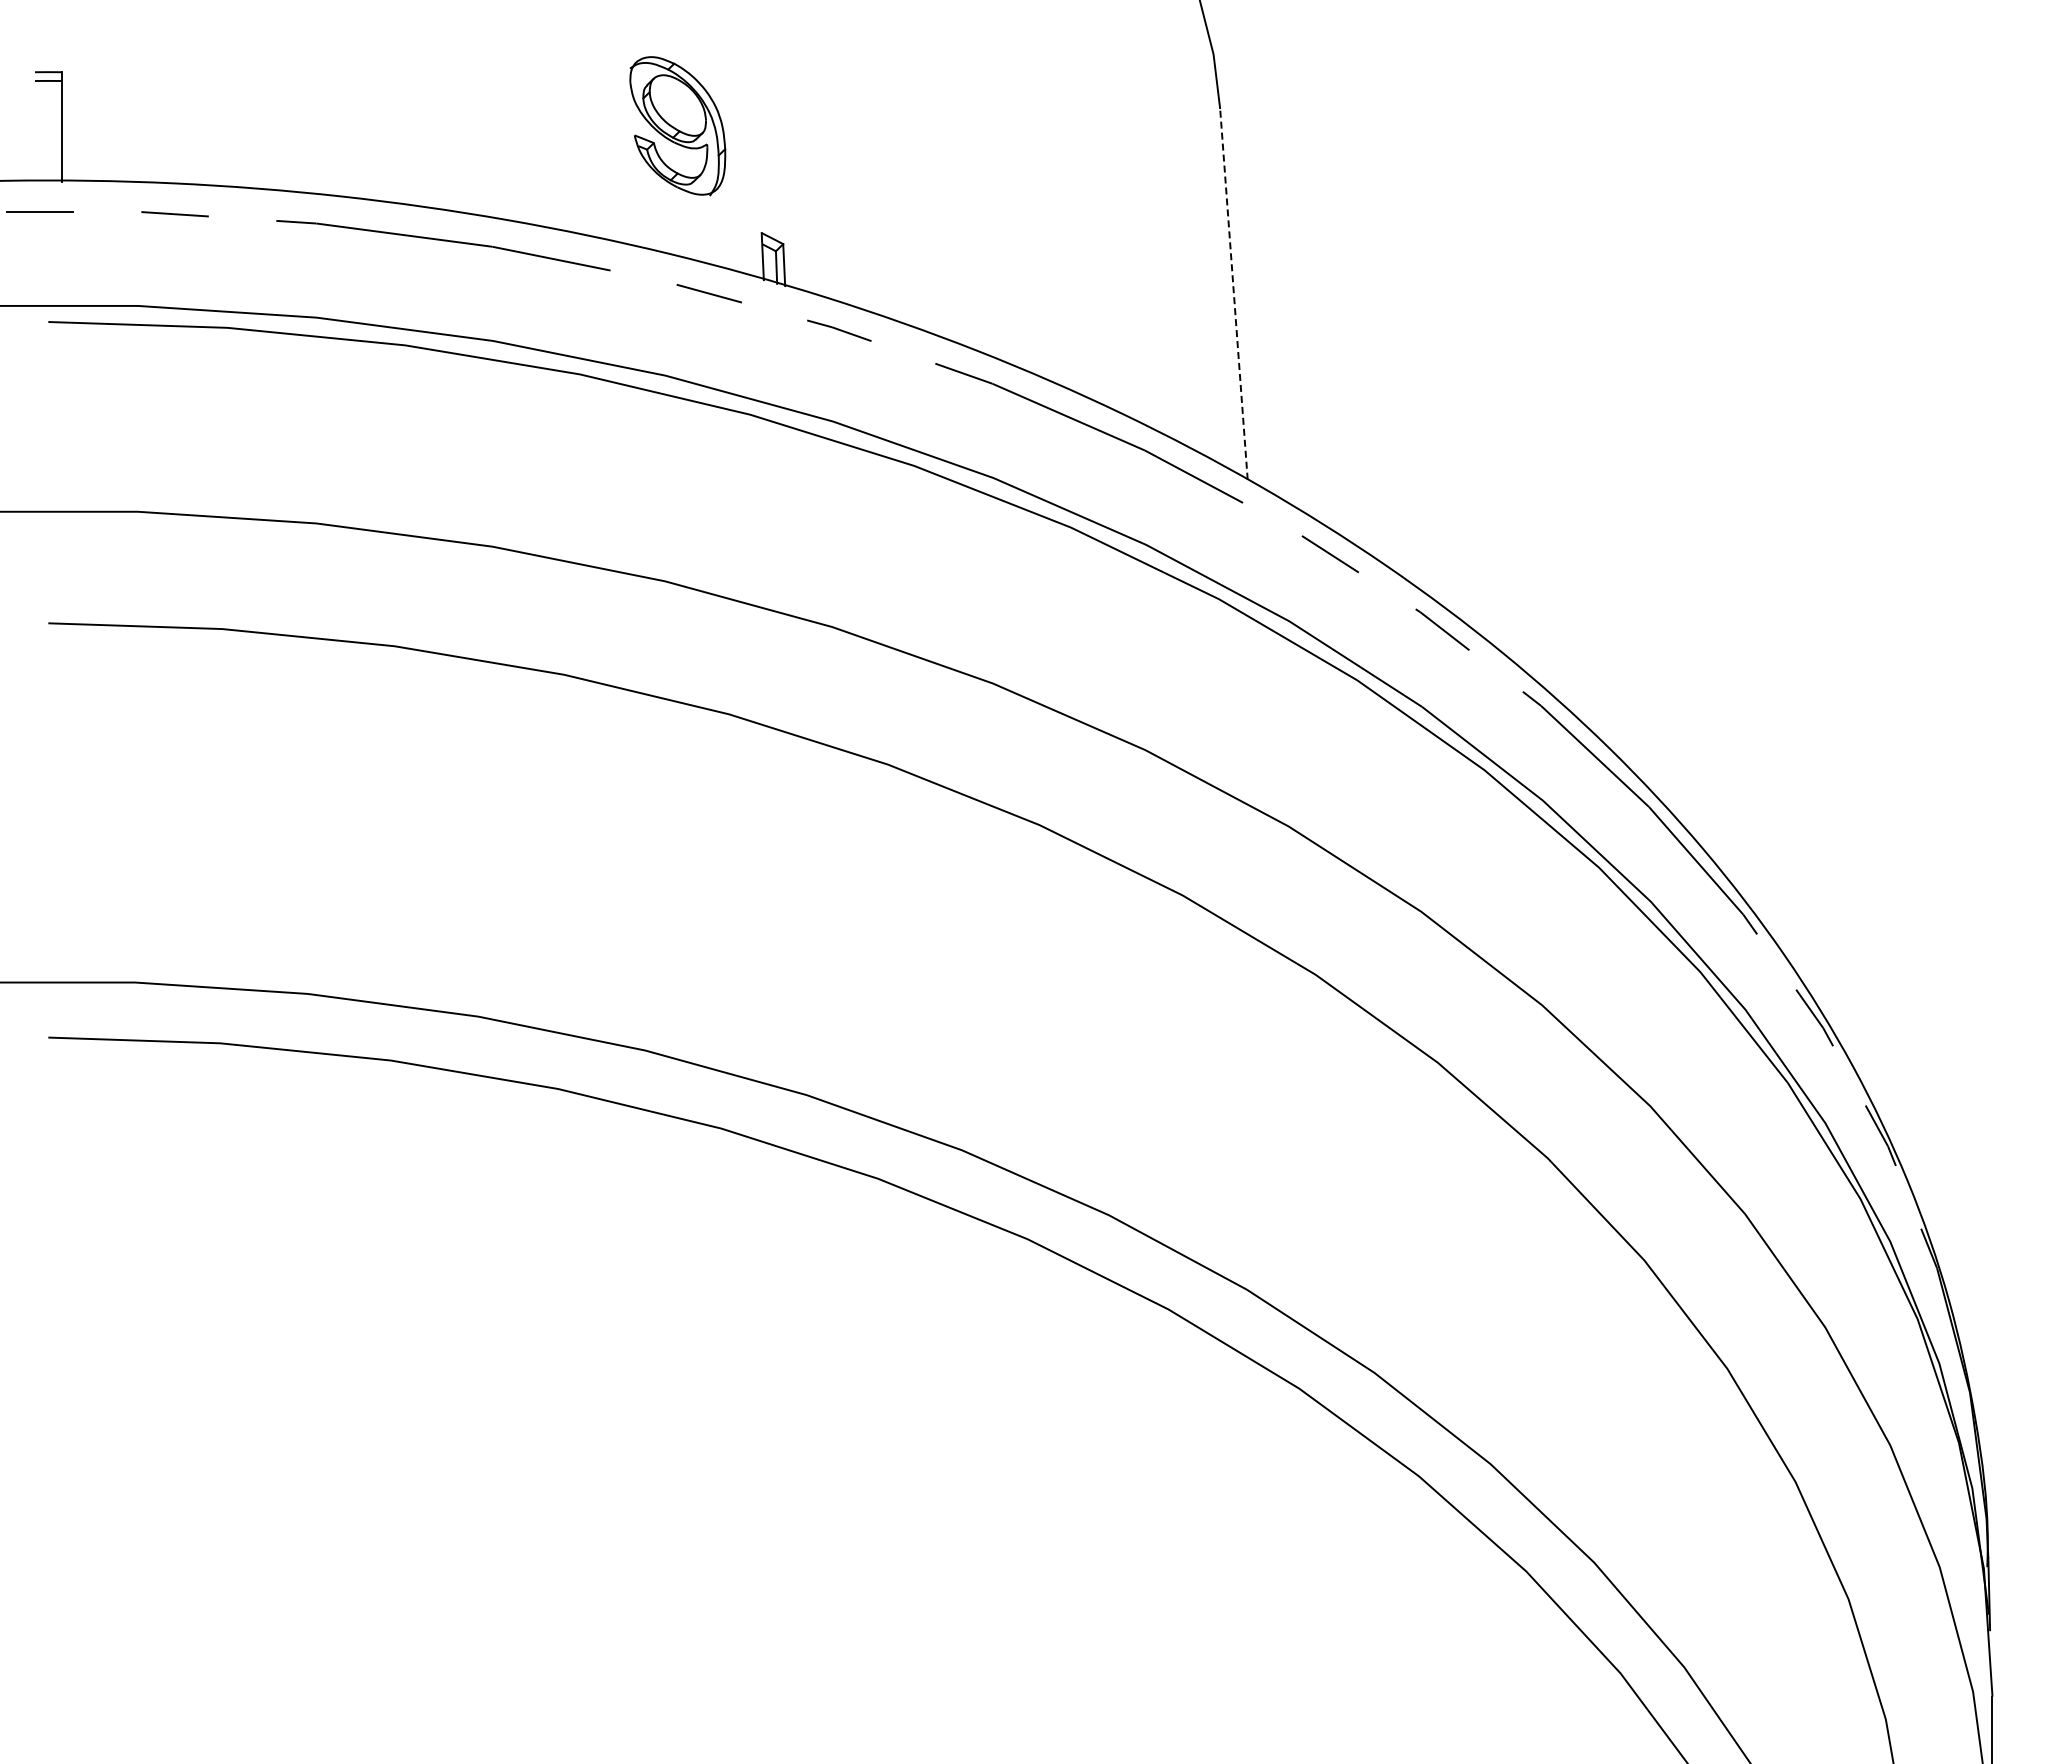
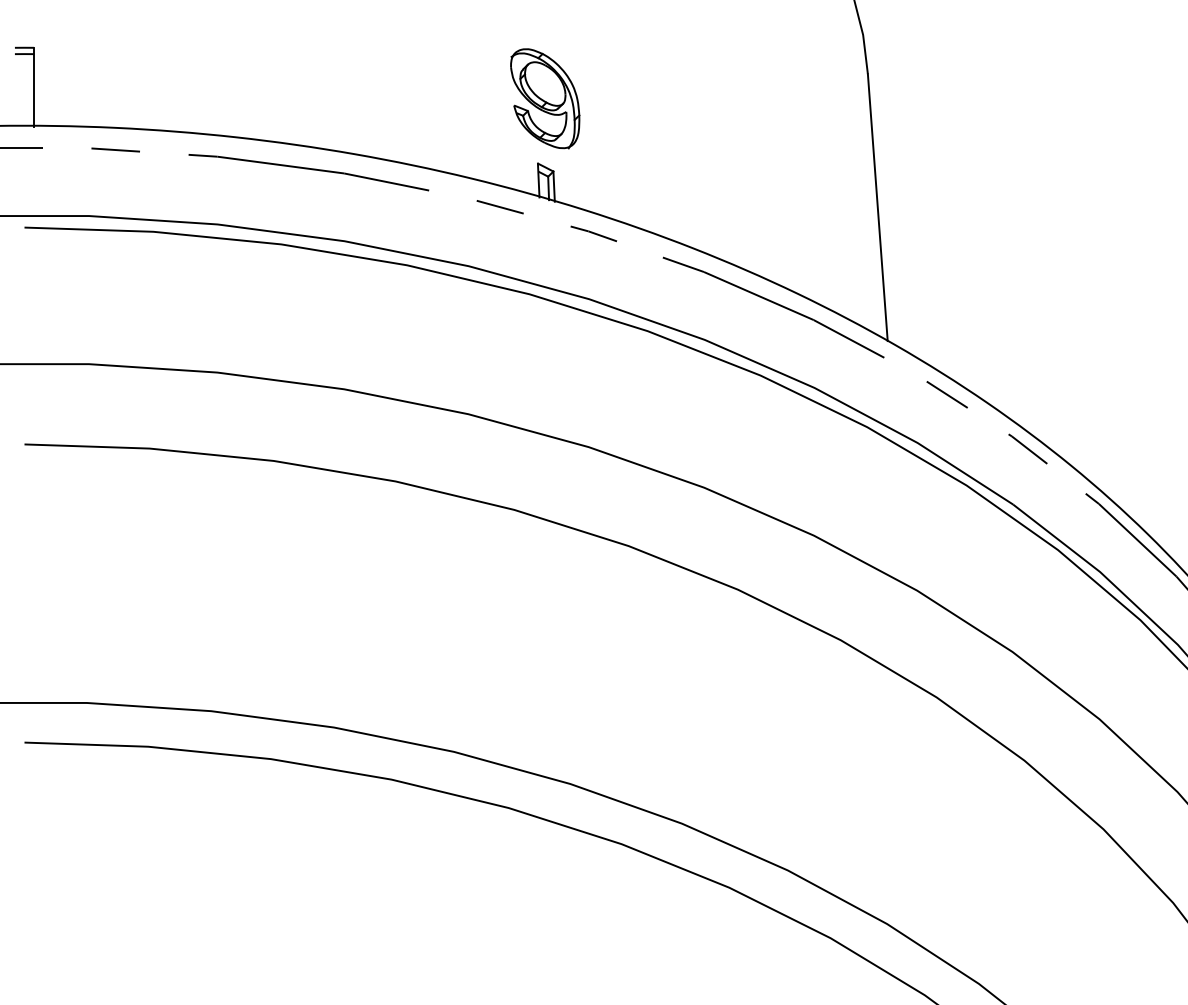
part: (677, 126) -> (544, 99), moved
line: (1233, 294) -> (877, 207), dashed -> solid

